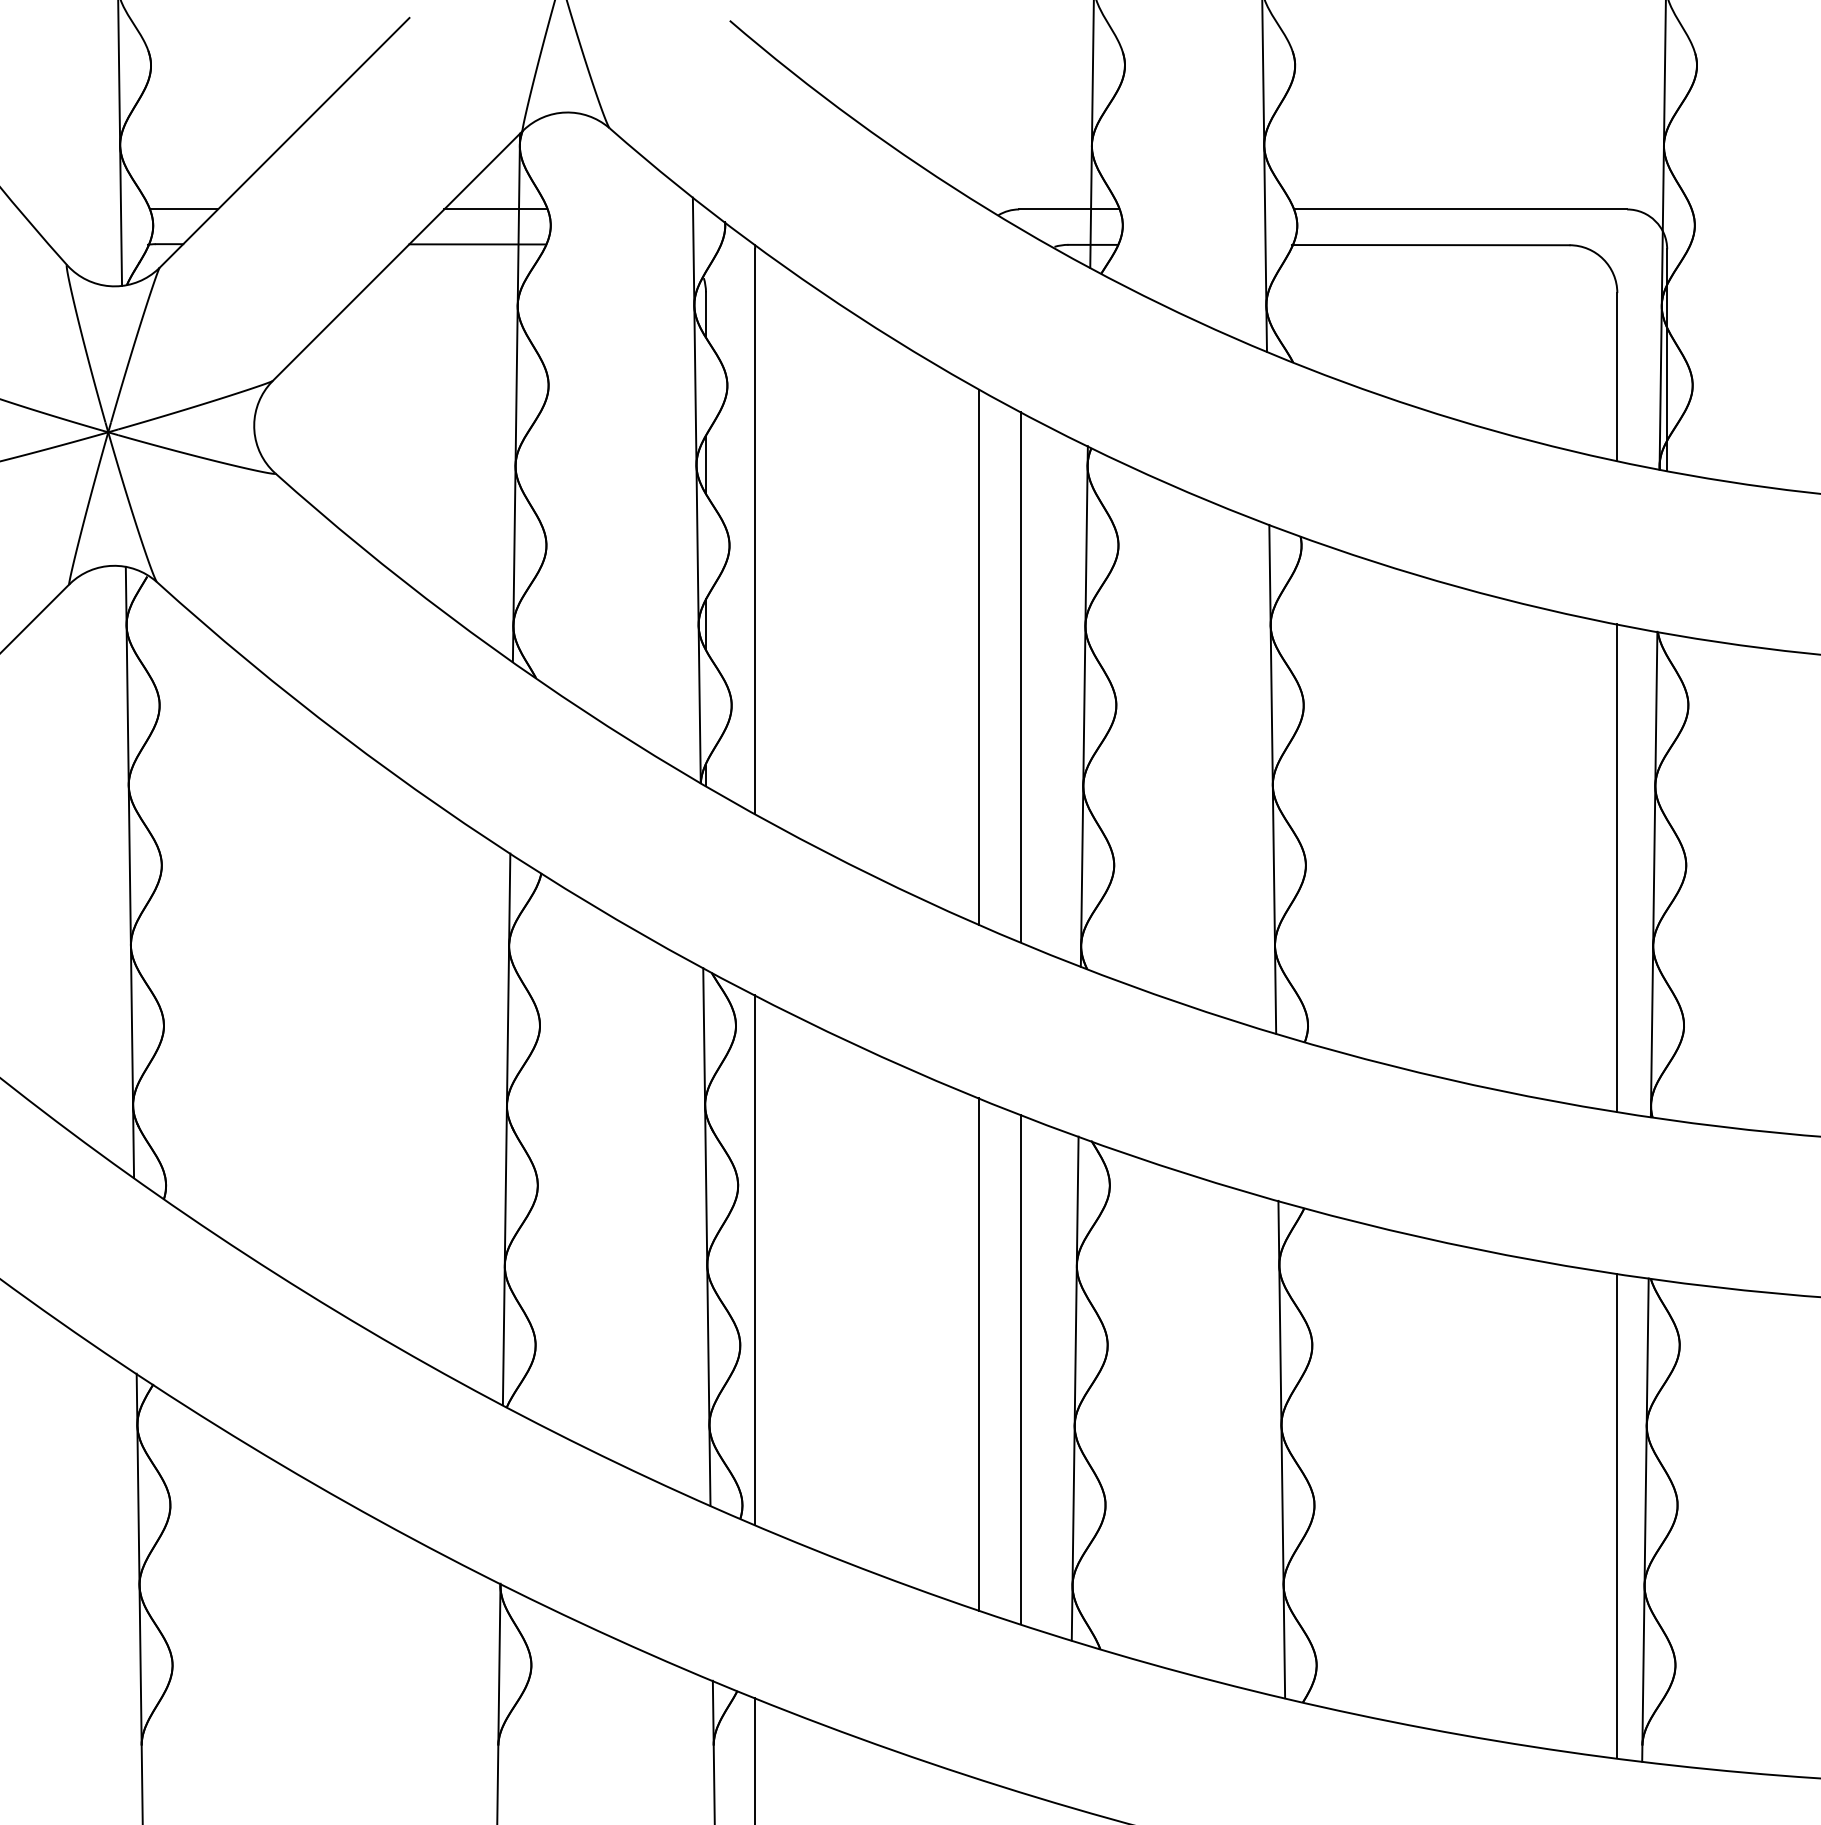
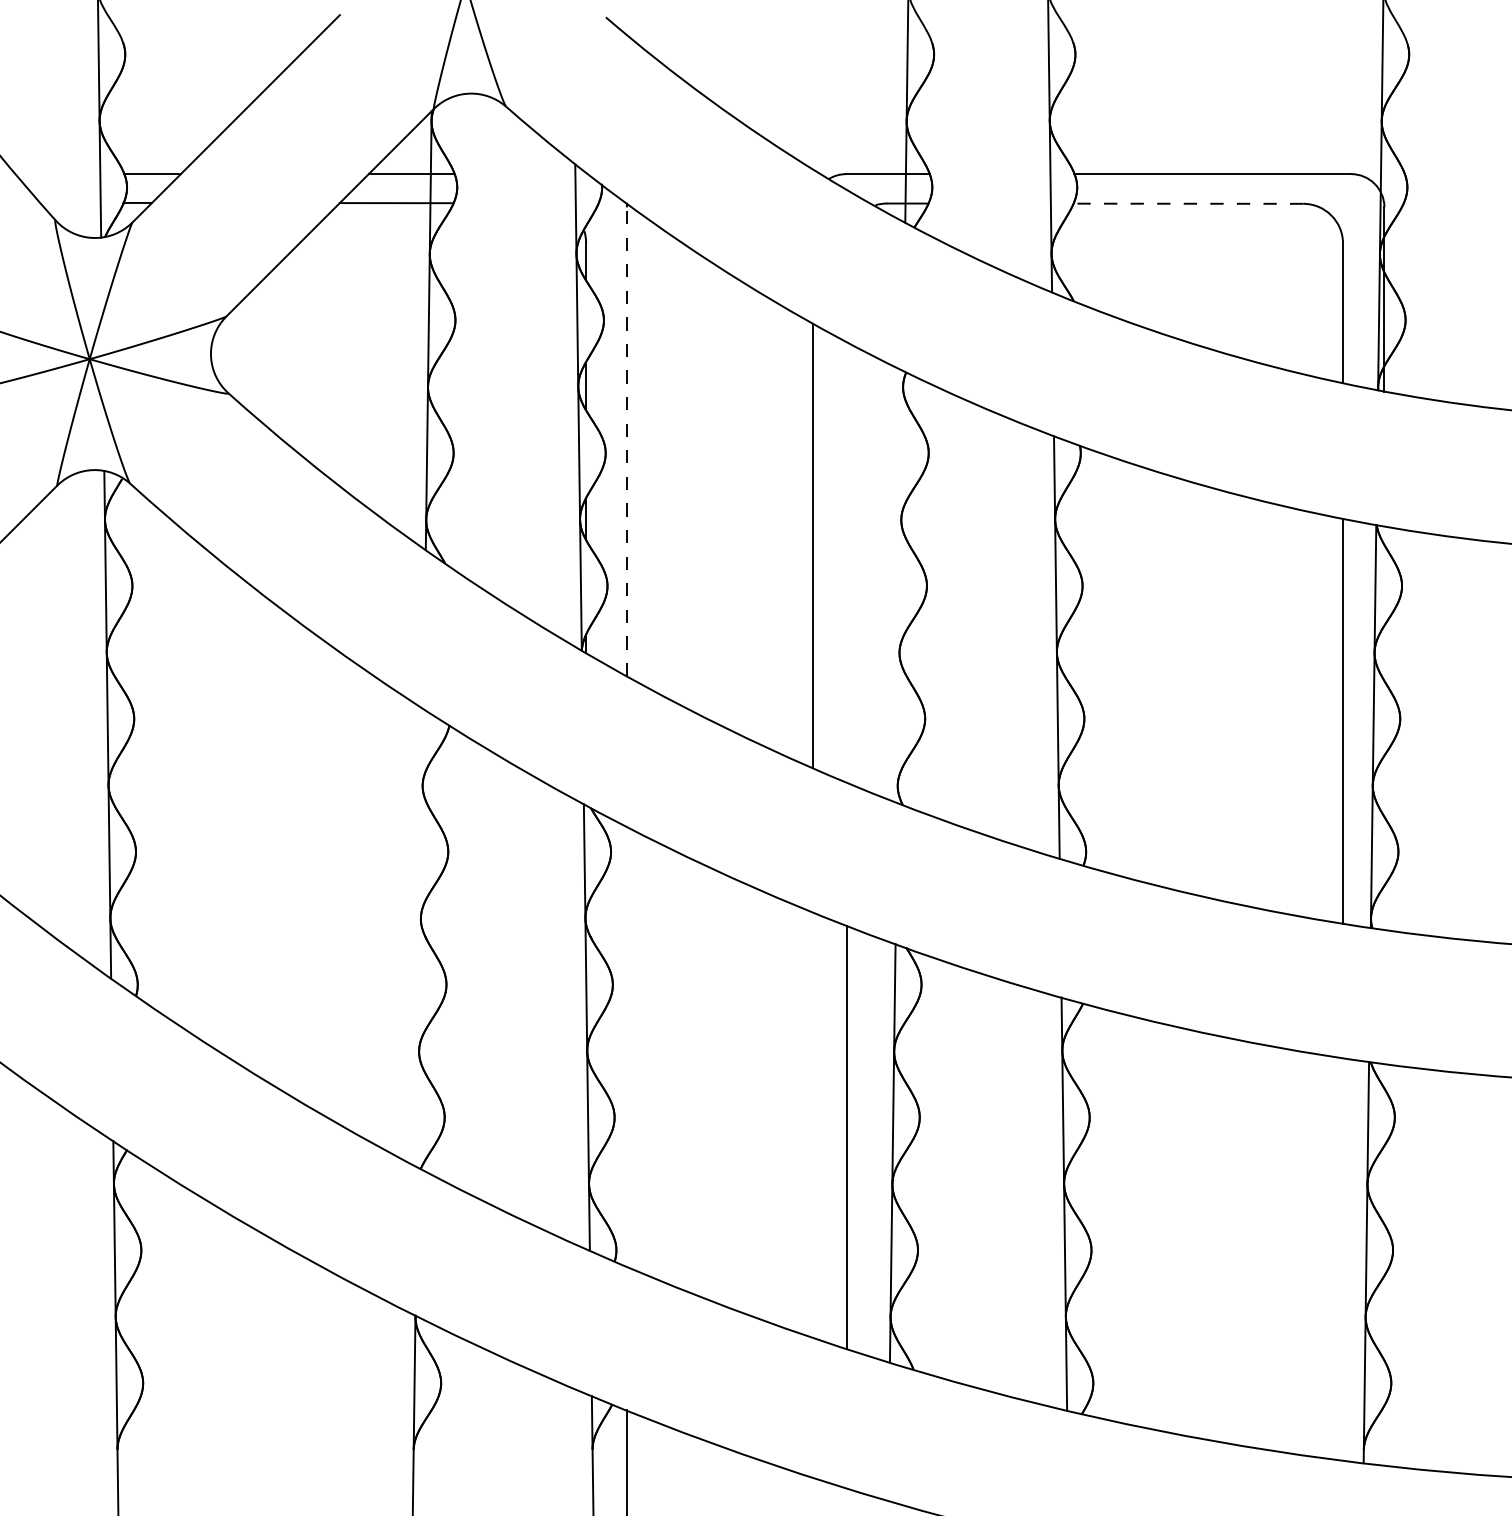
line: (1430, 245) -> (1187, 204), solid -> dashed
line: (755, 531) -> (627, 441), solid -> dashed
line: (1020, 676) -> (847, 562), removed
line: (1083, 706) -> (899, 586), removed
line: (506, 1129) -> (420, 938), removed
line: (755, 1260) -> (627, 1047), removed
line: (979, 1354) -> (813, 1125), removed
line: (1617, 1515) -> (1343, 1258), removed

